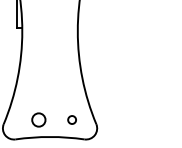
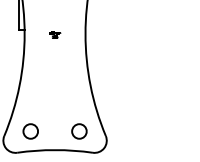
part: (49, 32) -> (54, 35), added
circle: (38, 119) -> (30, 130), moved
circle: (71, 119) -> (78, 130), size x1.67

